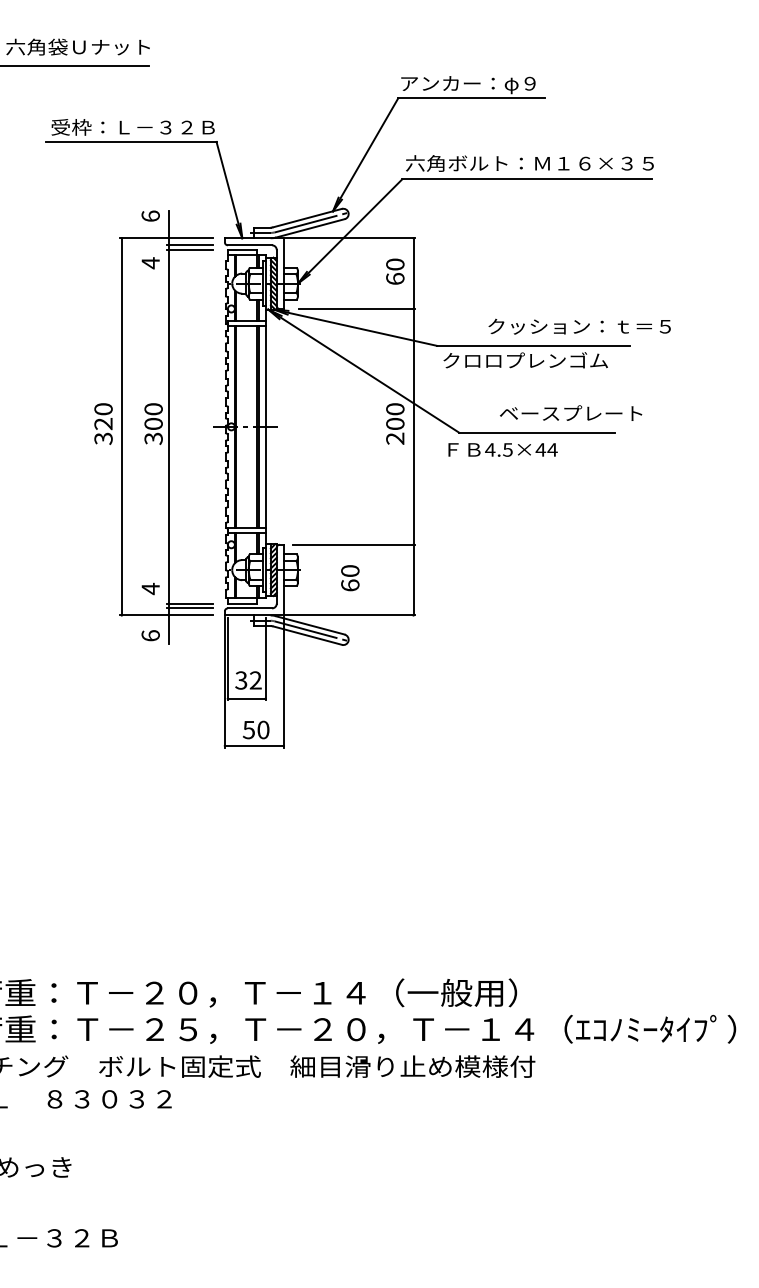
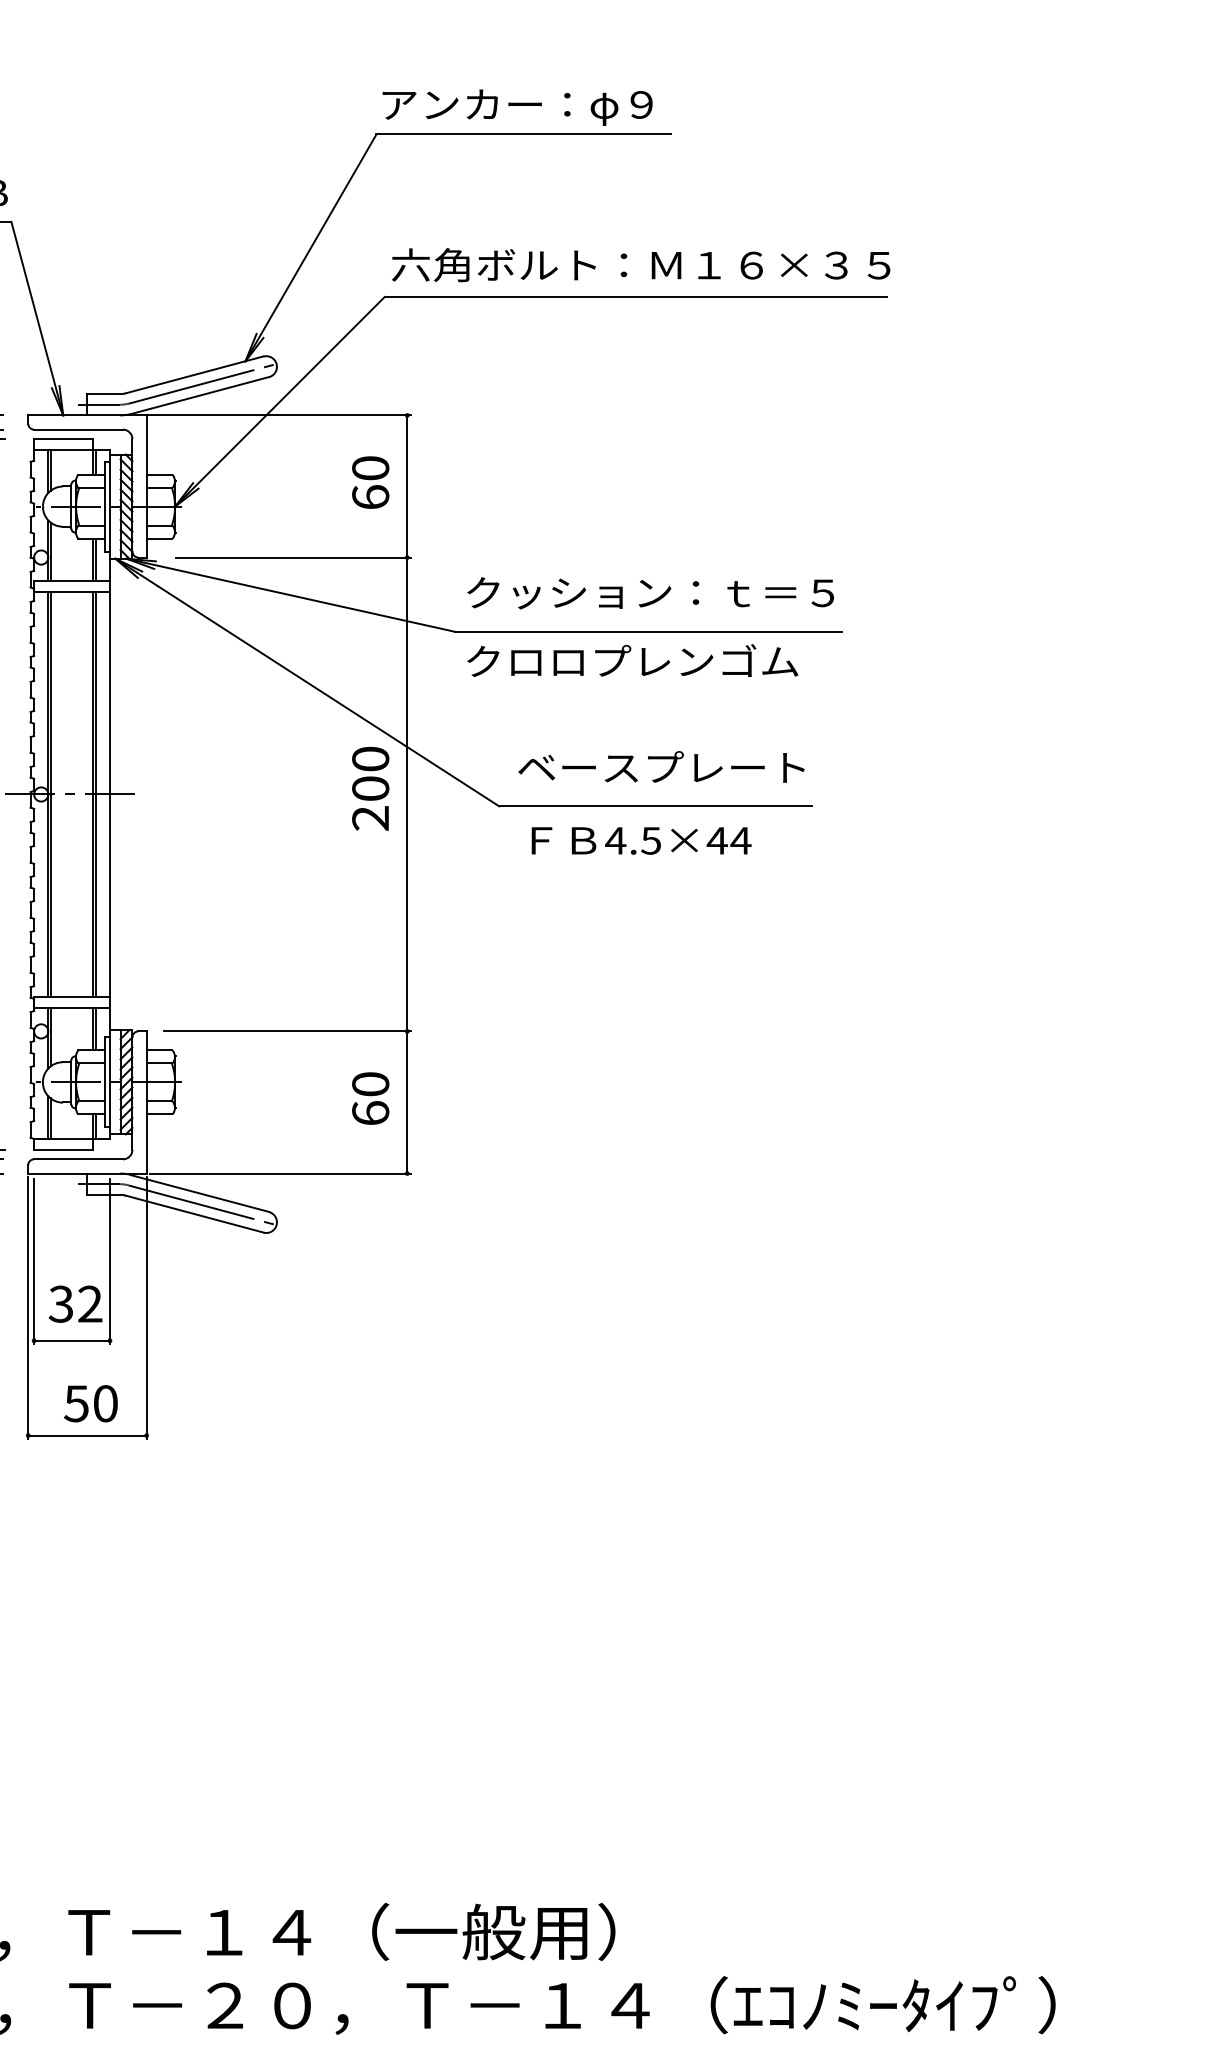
text: (579, 326) -> (650, 592), moved
text: (571, 412) -> (662, 765), moved
text: (502, 449) -> (640, 839), moved
text: (350, 578) -> (371, 1099), moved

